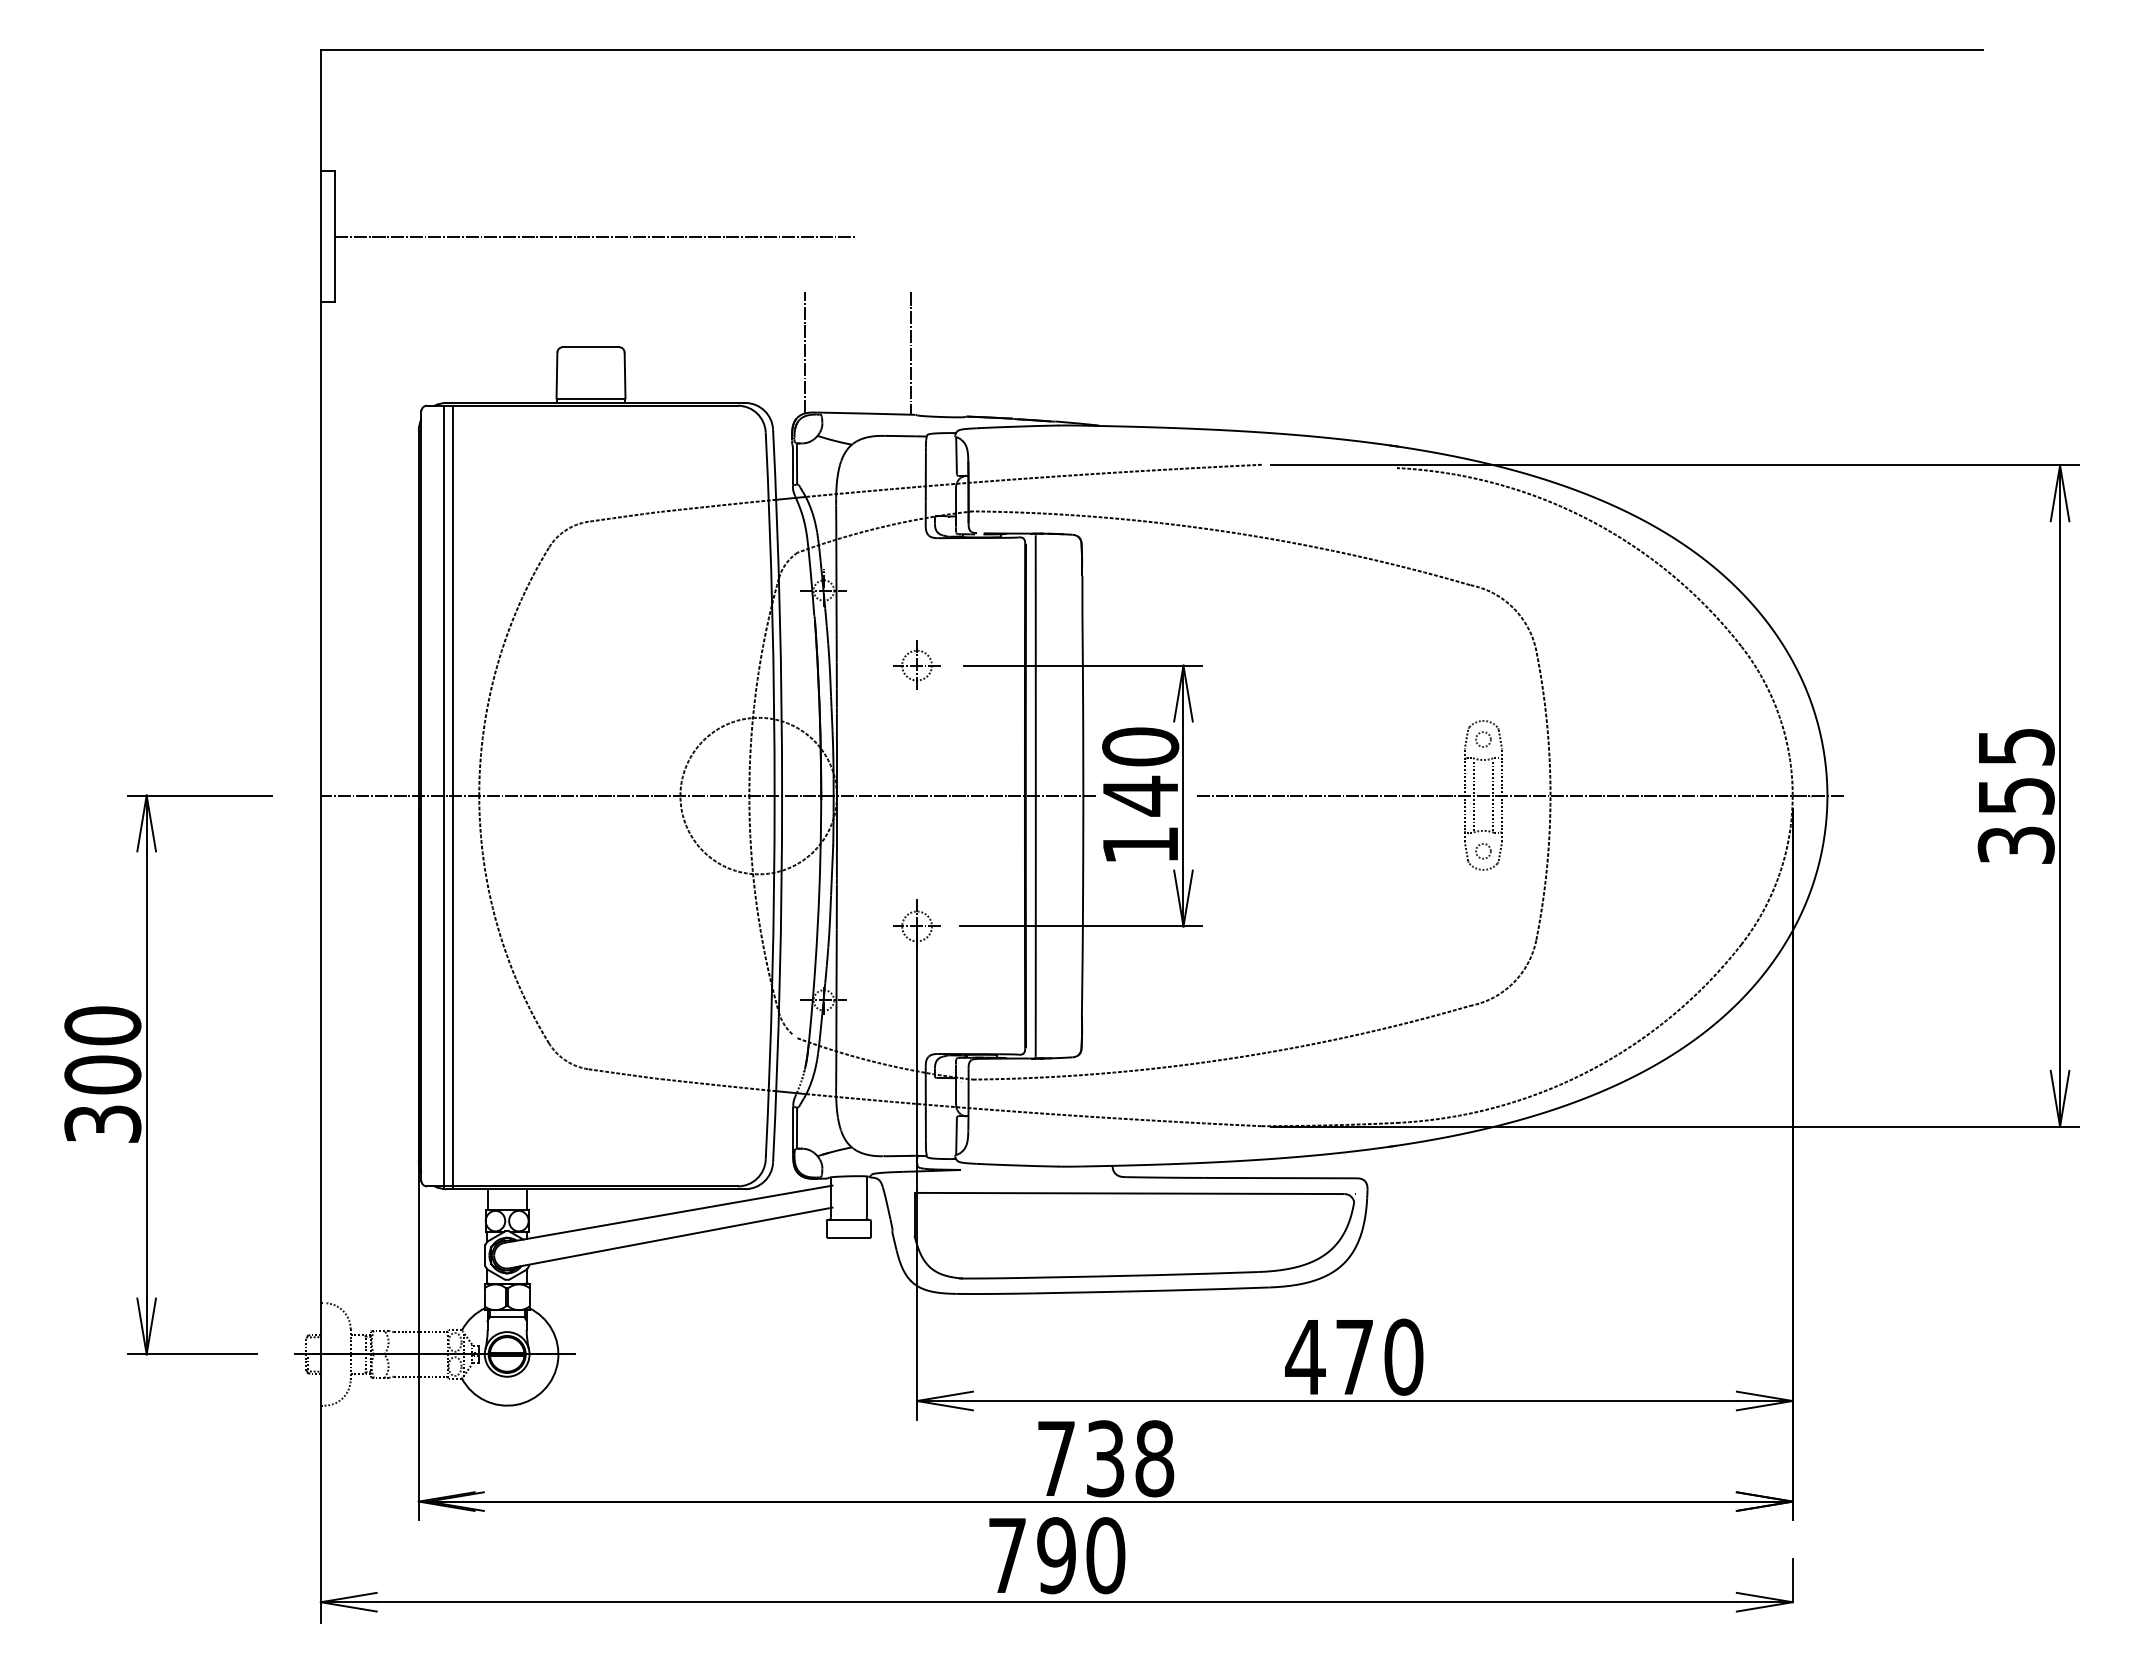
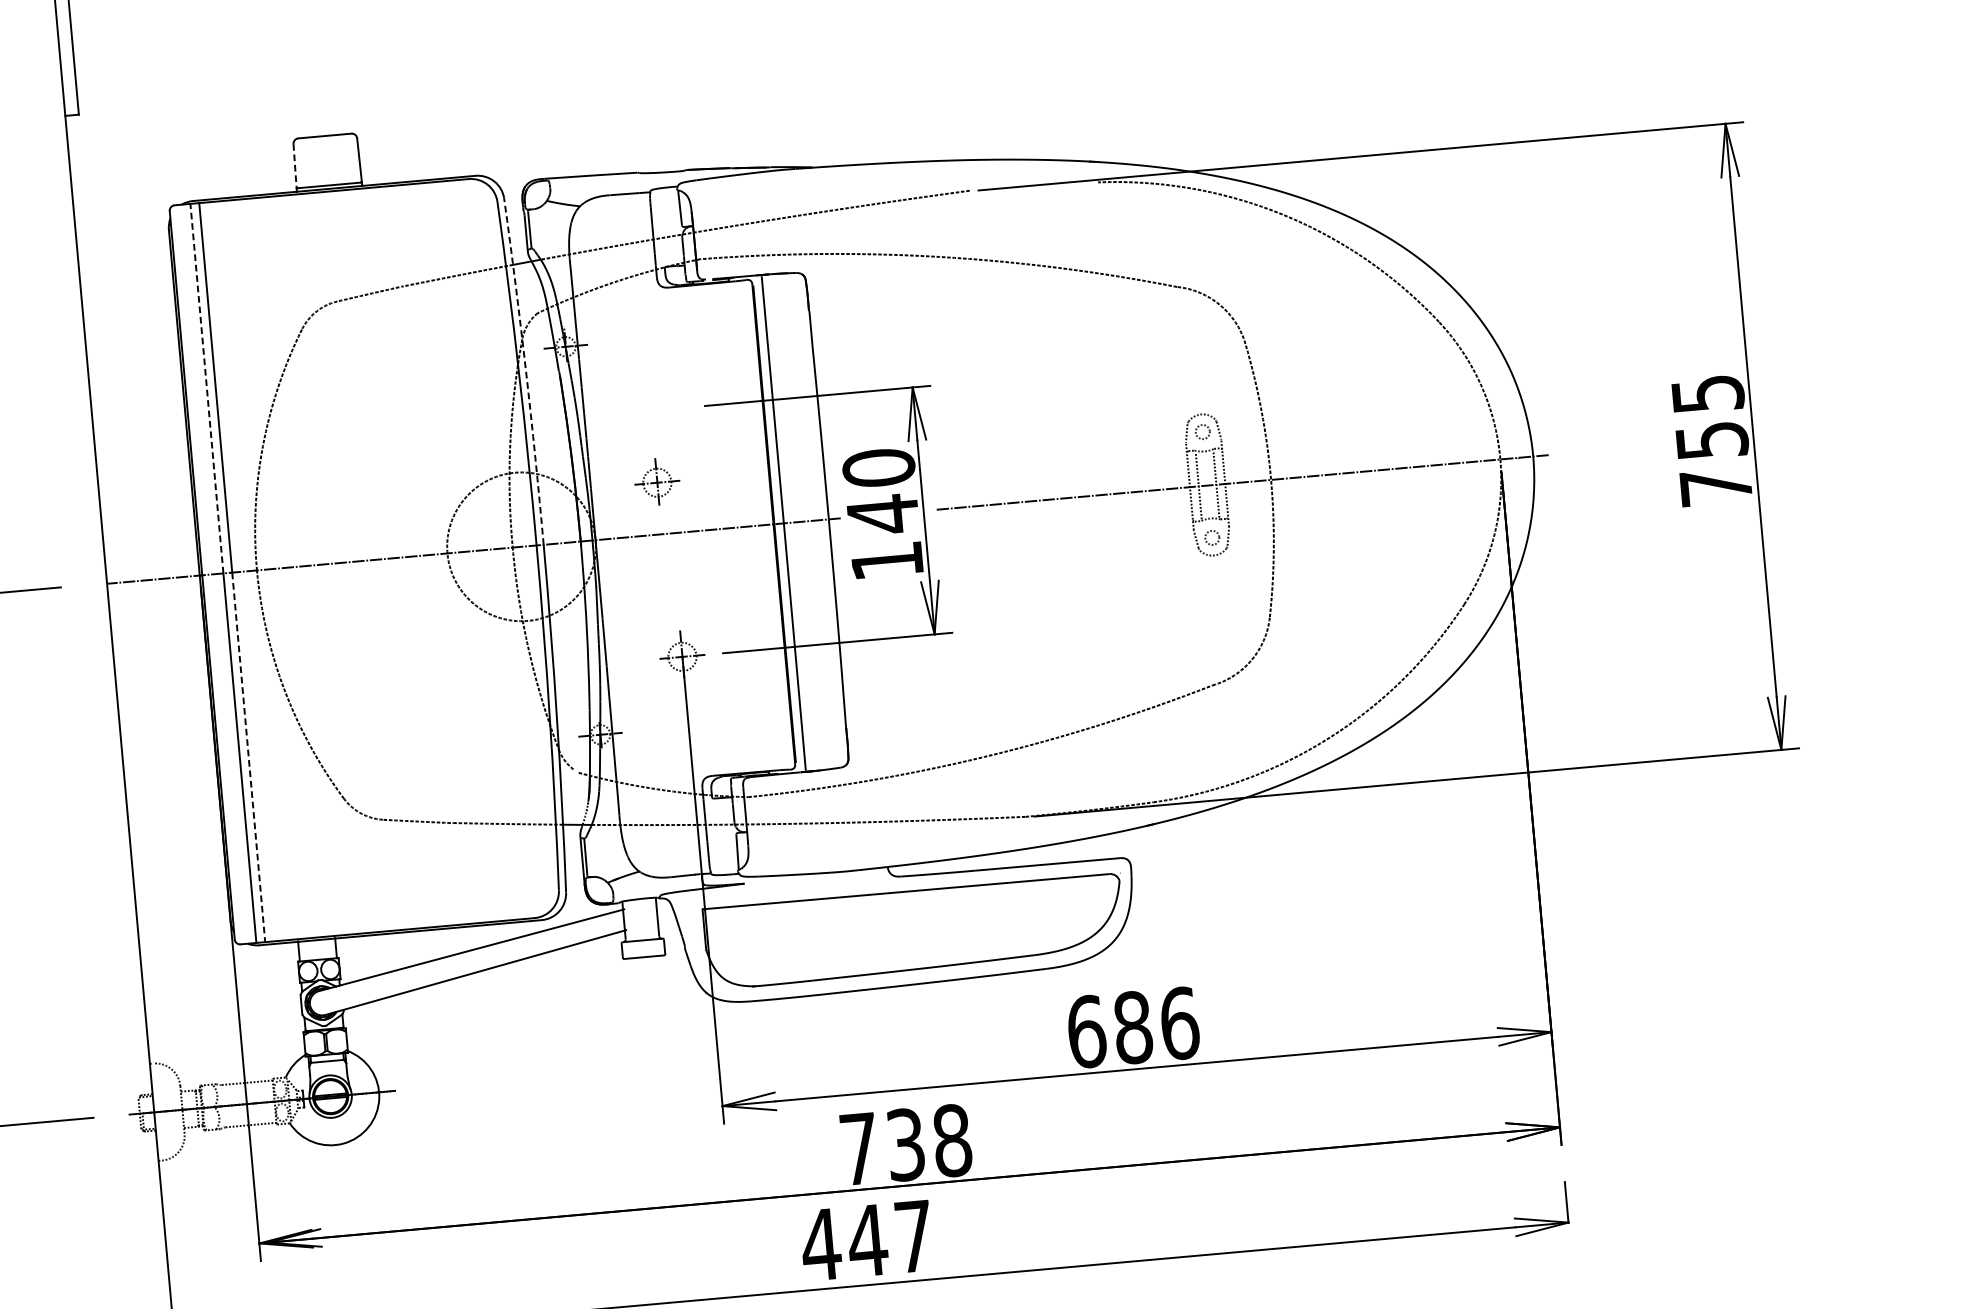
line: (594, 236) -> (318, 30), removed
line: (805, 352) -> (528, 122), removed
line: (910, 353) -> (627, 115), removed
line: (556, 375) -> (294, 165), solid -> dashed
line: (443, 600) -> (206, 388), solid -> dashed
arc: (779, 612) -> (525, 371), solid -> dashed
part: (916, 664) -> (656, 481), moved
text: (2015, 844) -> (1715, 486), 355 -> 755
line: (453, 991) -> (249, 757), solid -> dashed
text: (1354, 1356) -> (1132, 1027), 470 -> 686
text: (1055, 1555) -> (866, 1240), 790 -> 447

